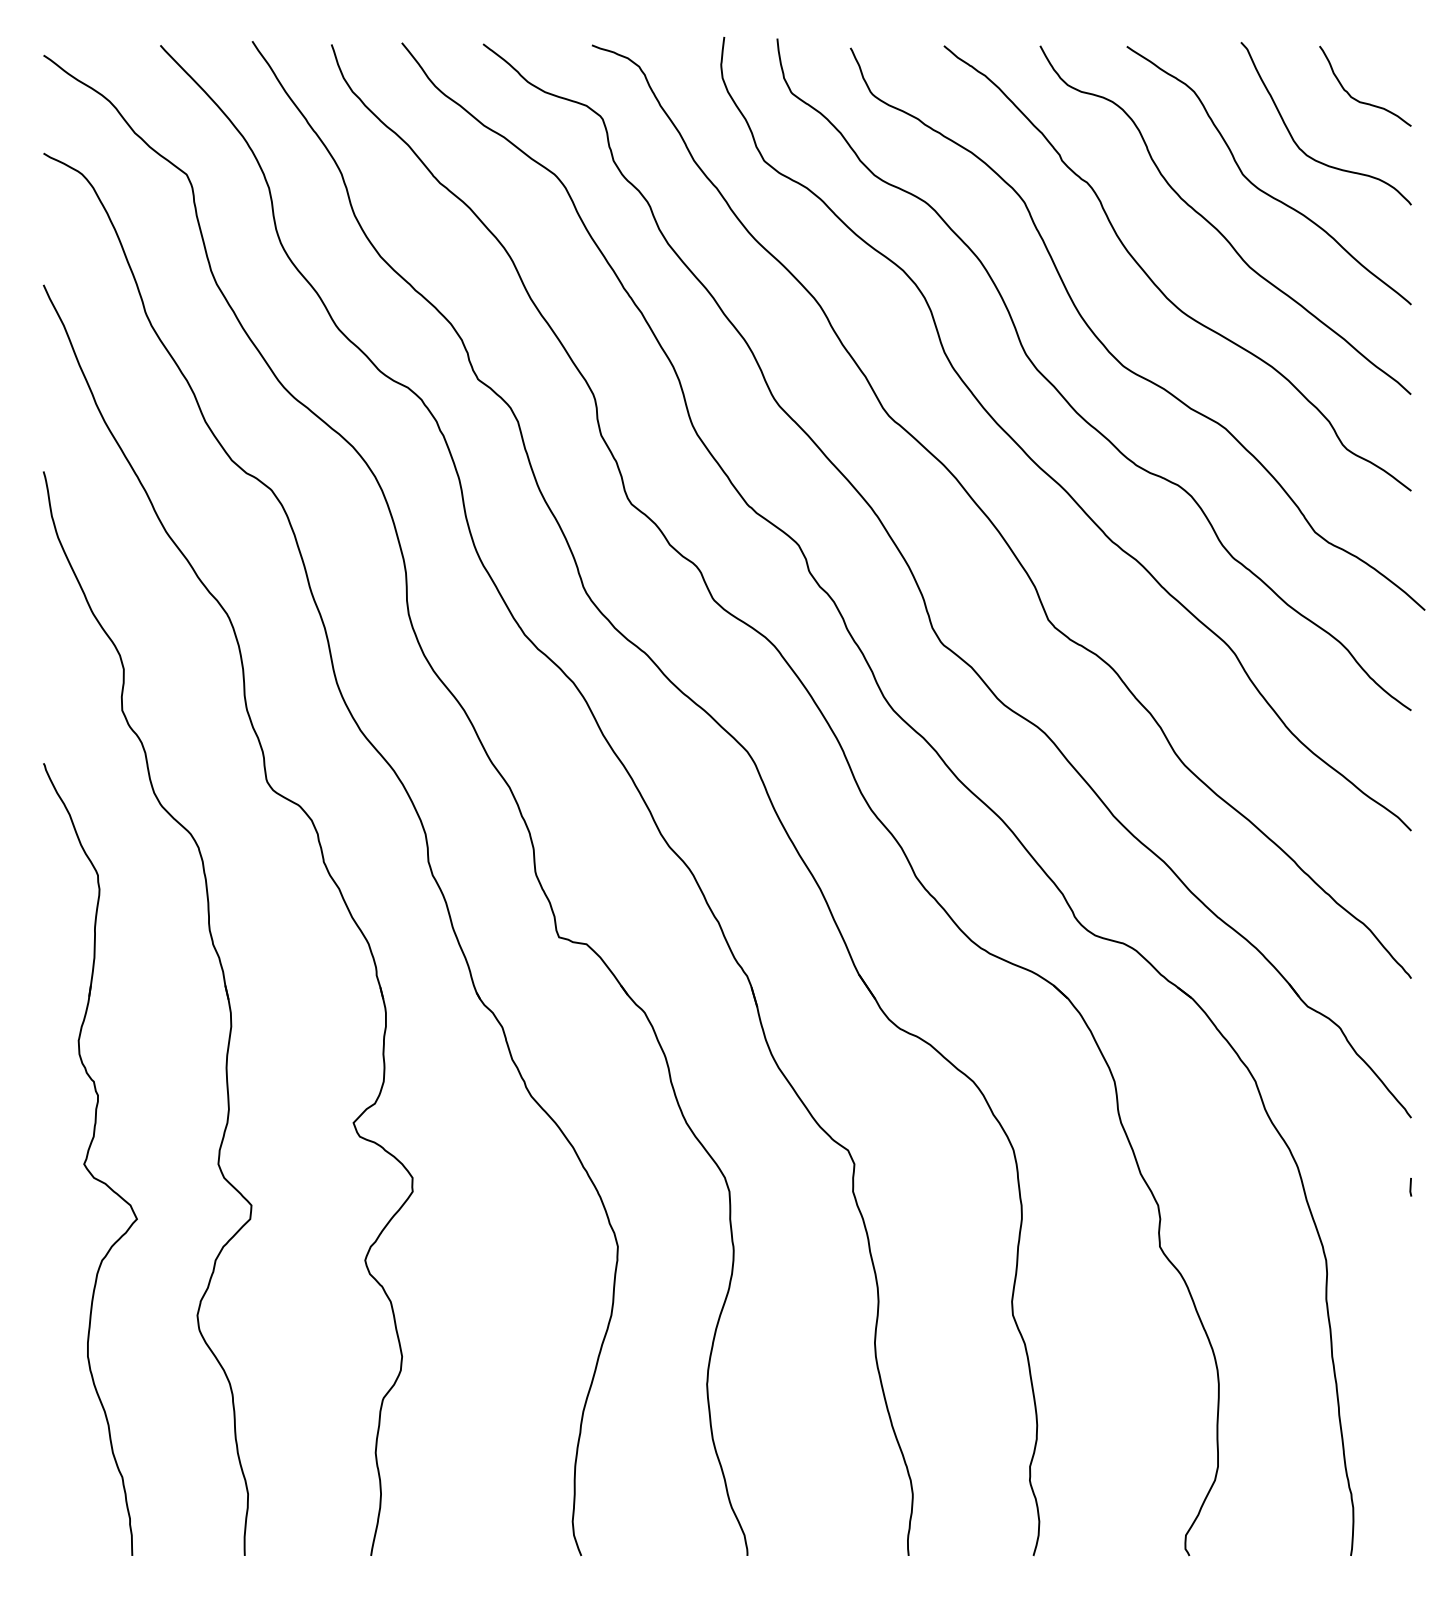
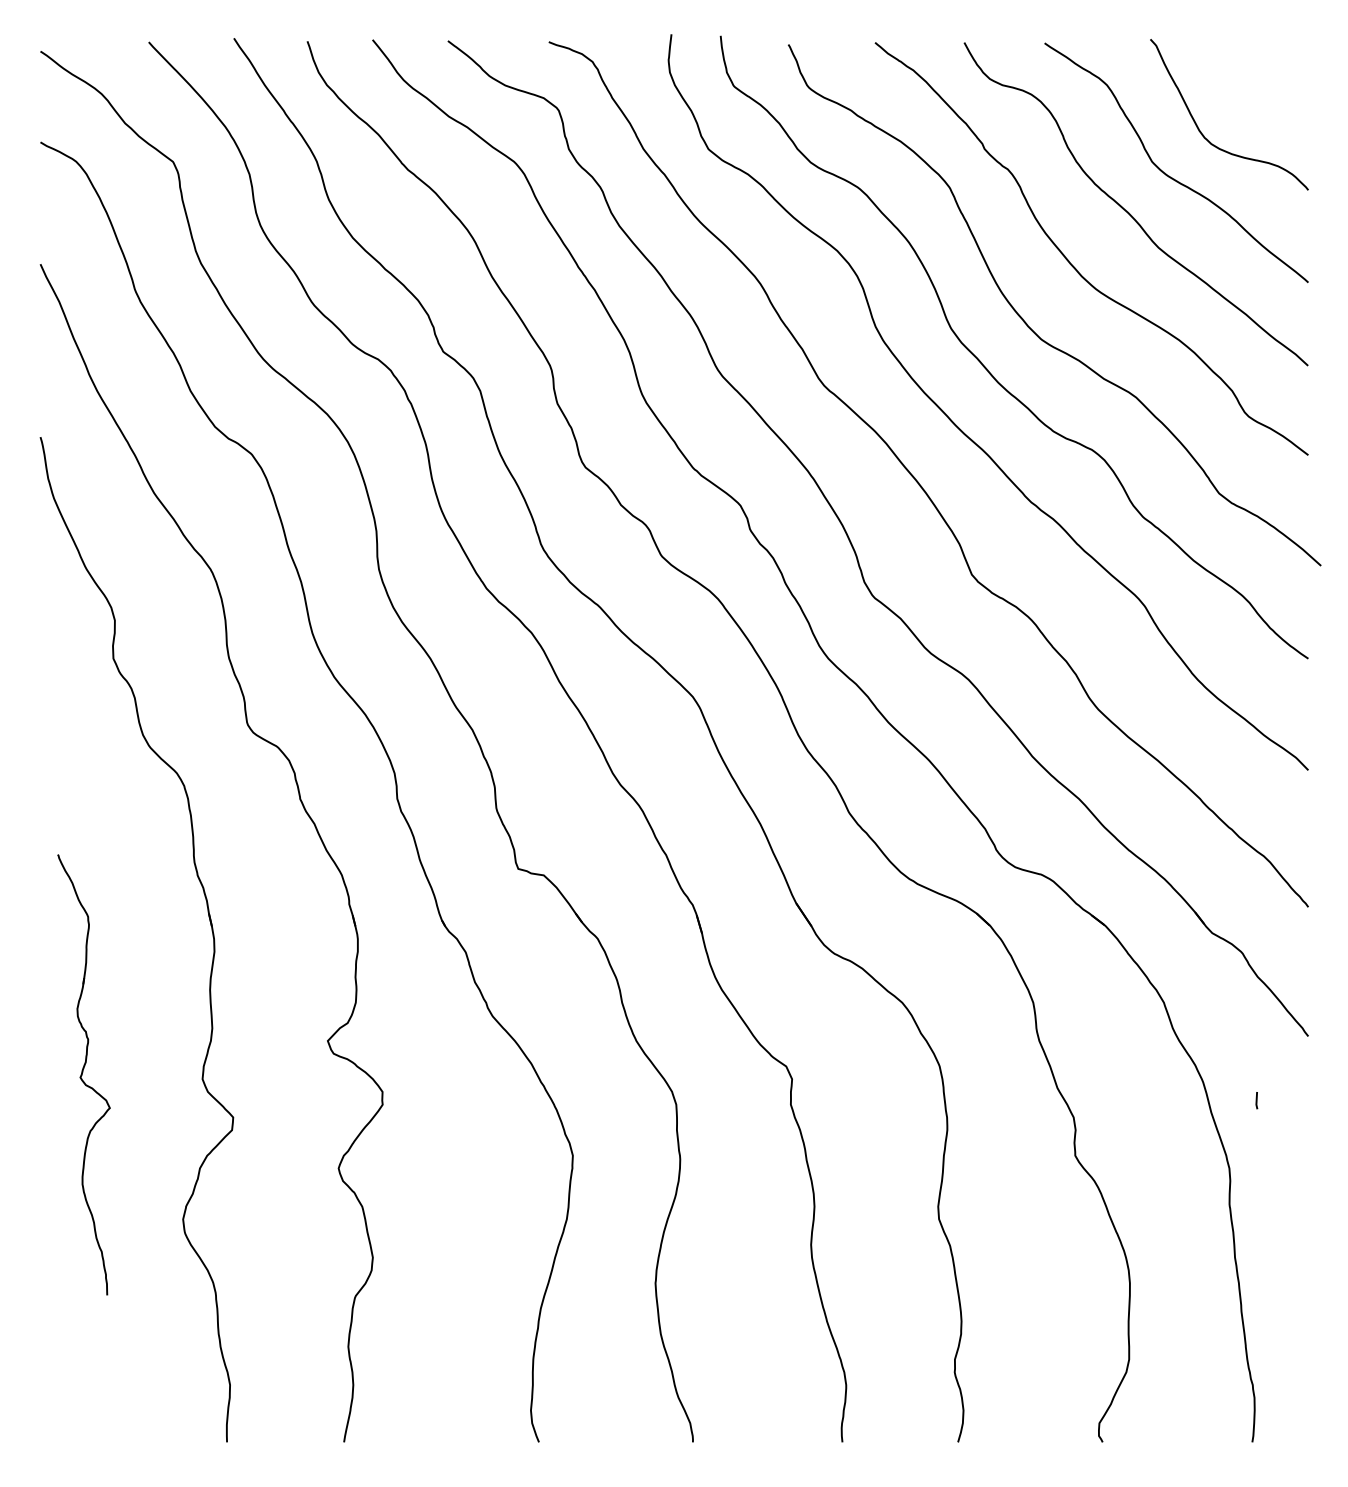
curve: (1356, 98) -> (1257, 91), removed
part: (89, 1159) -> (83, 1074), size x0.6
line: (1410, 1187) -> (1256, 1100), moved

